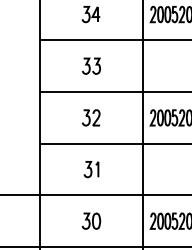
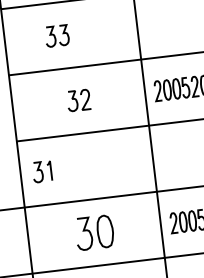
part: (90, 65) -> (55, 35), moved
part: (91, 169) -> (42, 171), moved
part: (91, 220) -> (94, 231), size x1.6

